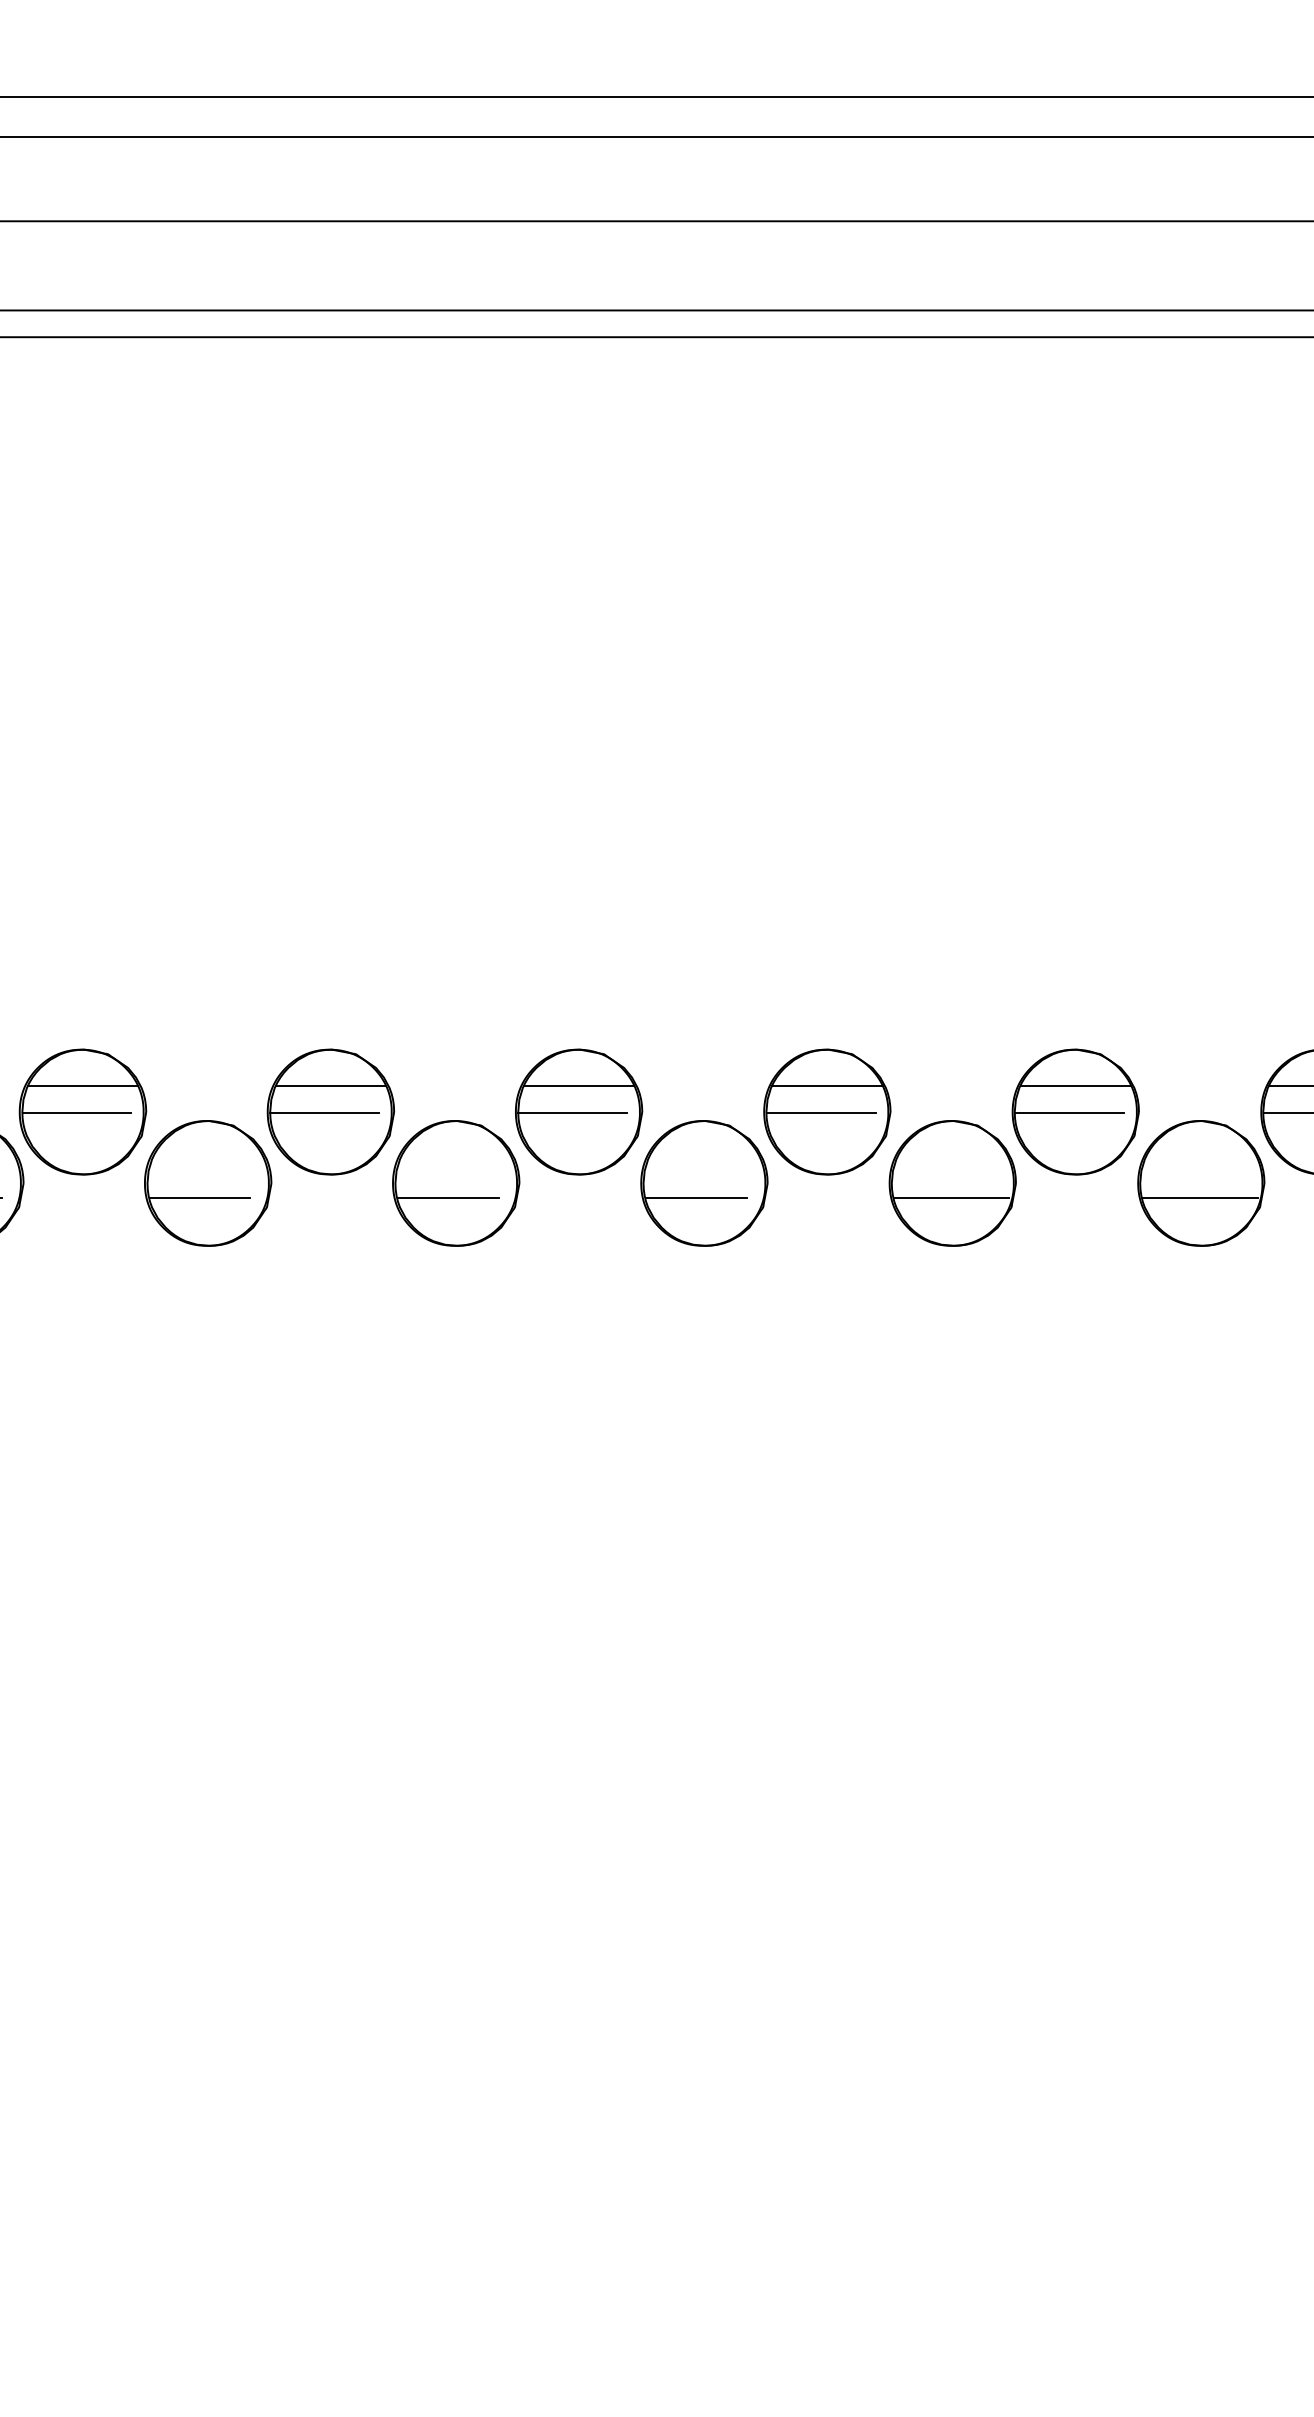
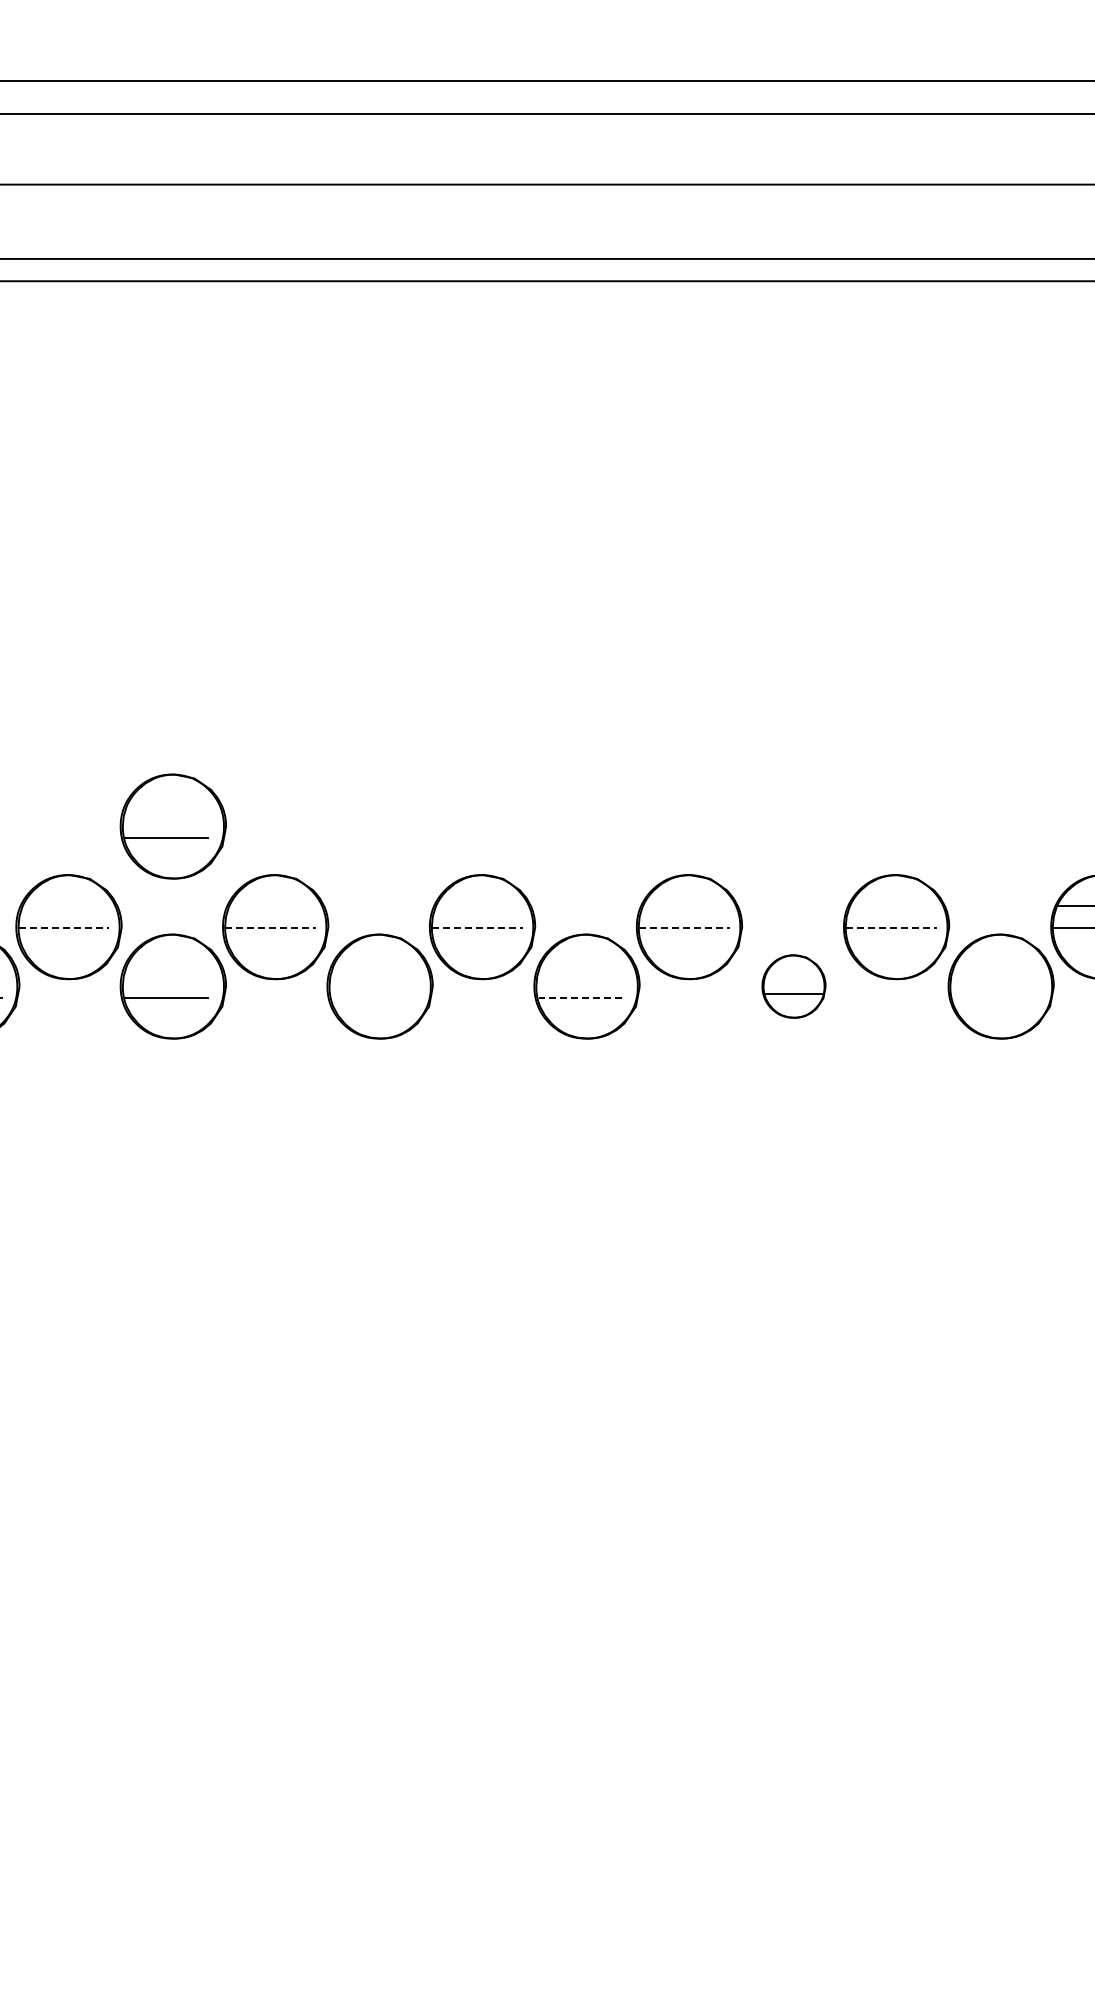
part: (207, 991) -> (172, 826), added
line: (82, 1086) -> (68, 905), removed
line: (330, 1086) -> (275, 905), removed
line: (579, 1086) -> (482, 905), removed
line: (827, 1086) -> (689, 905), removed
line: (1075, 1086) -> (896, 905), removed
line: (77, 1112) -> (64, 927), solid -> dashed
line: (325, 1112) -> (271, 927), solid -> dashed
line: (573, 1112) -> (477, 927), solid -> dashed
line: (821, 1112) -> (684, 927), solid -> dashed
line: (1069, 1112) -> (891, 927), solid -> dashed
part: (952, 1183) -> (793, 986), size x0.6
line: (448, 1197) -> (373, 998), removed
line: (696, 1197) -> (580, 998), solid -> dashed
line: (1200, 1197) -> (1000, 998), removed

